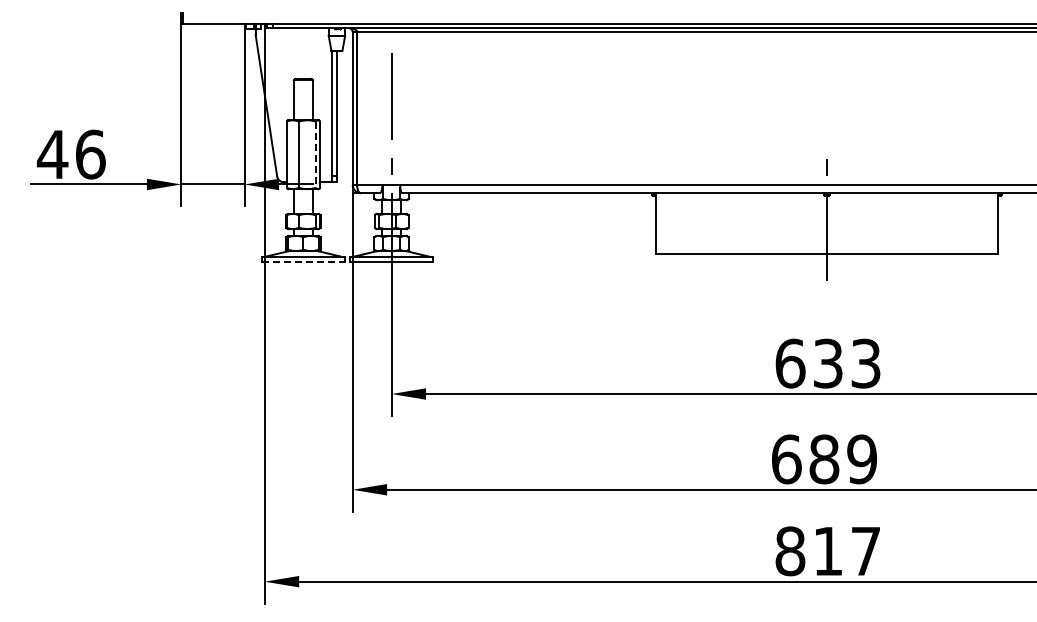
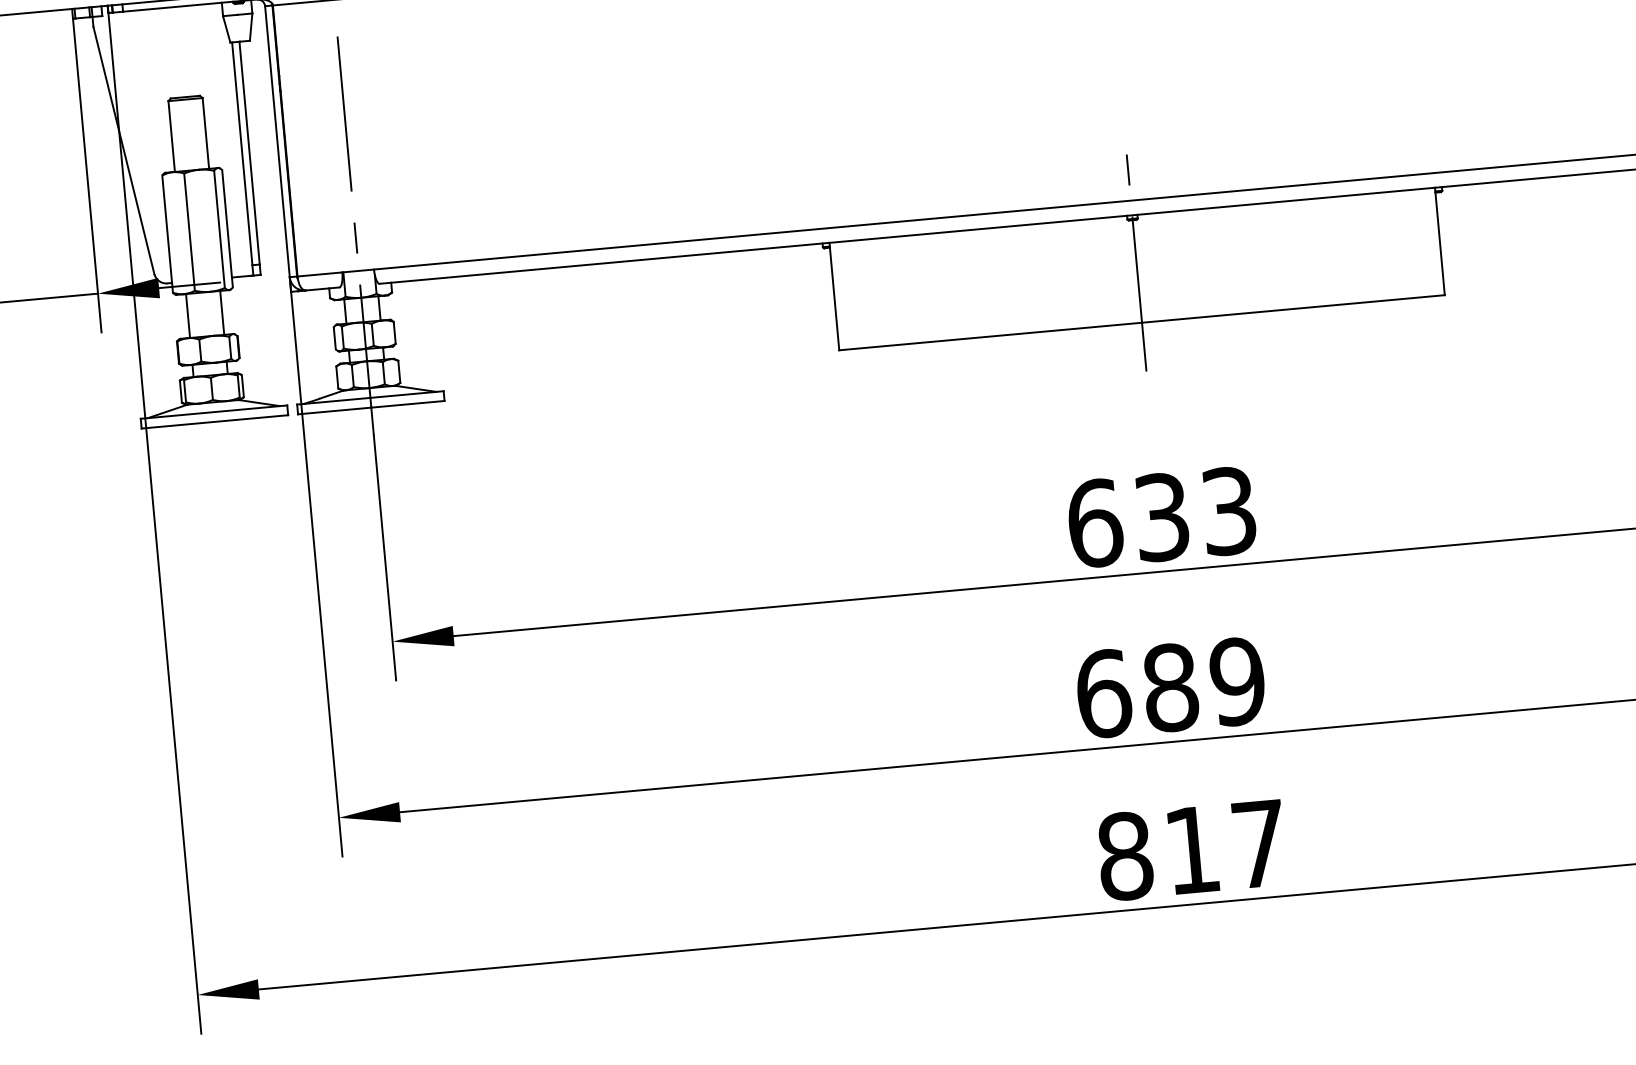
line: (315, 155) -> (219, 230), dashed -> solid
line: (303, 262) -> (214, 422), dashed -> solid

